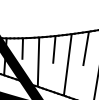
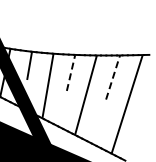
line: (86, 48) -> (113, 77), solid -> dashed
line: (54, 49) -> (71, 72), solid -> dashed

